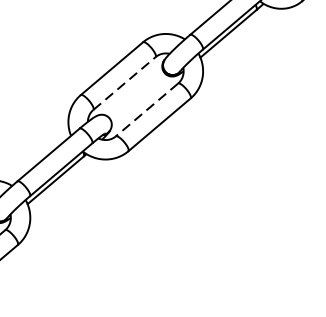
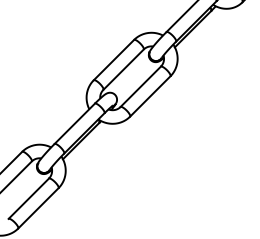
line: (124, 83) -> (123, 69), dashed -> solid
line: (146, 109) -> (140, 86), dashed -> solid

